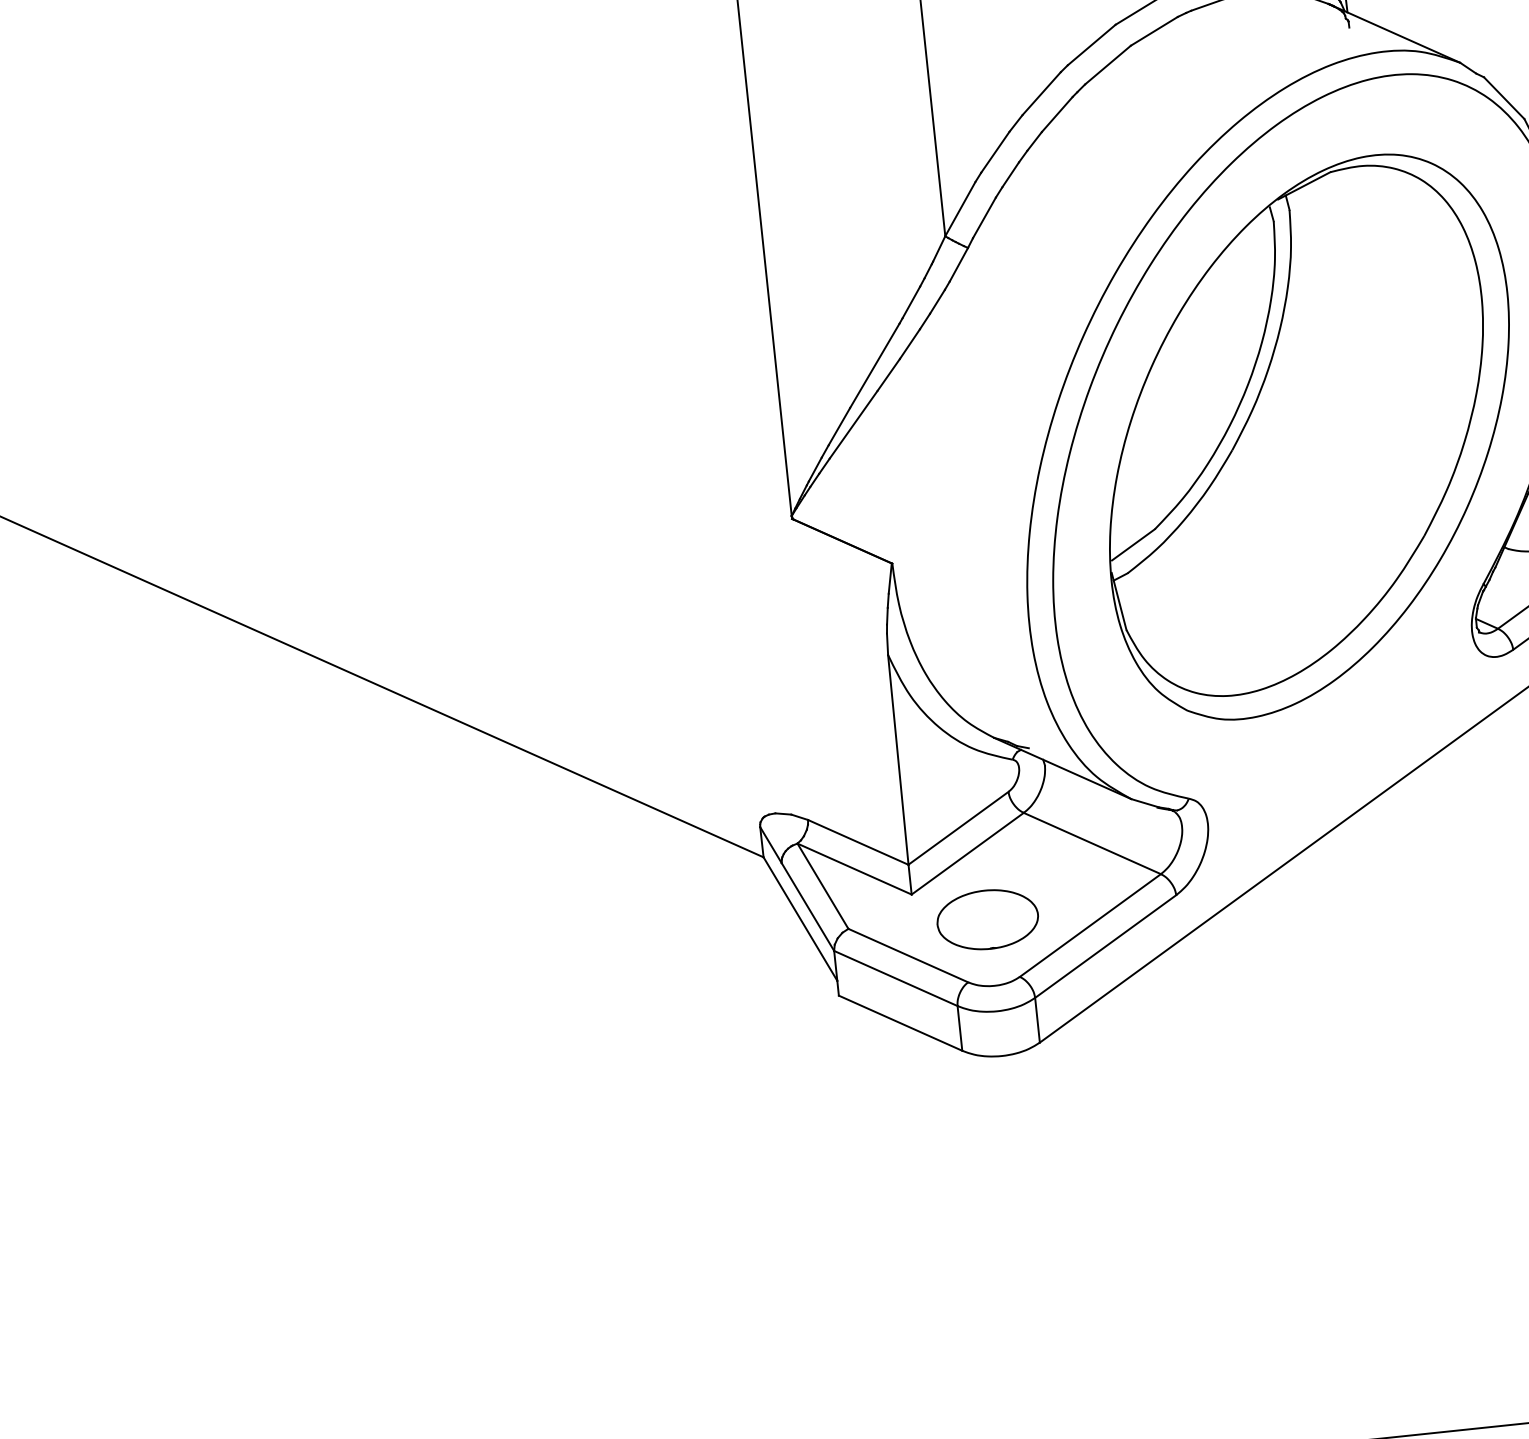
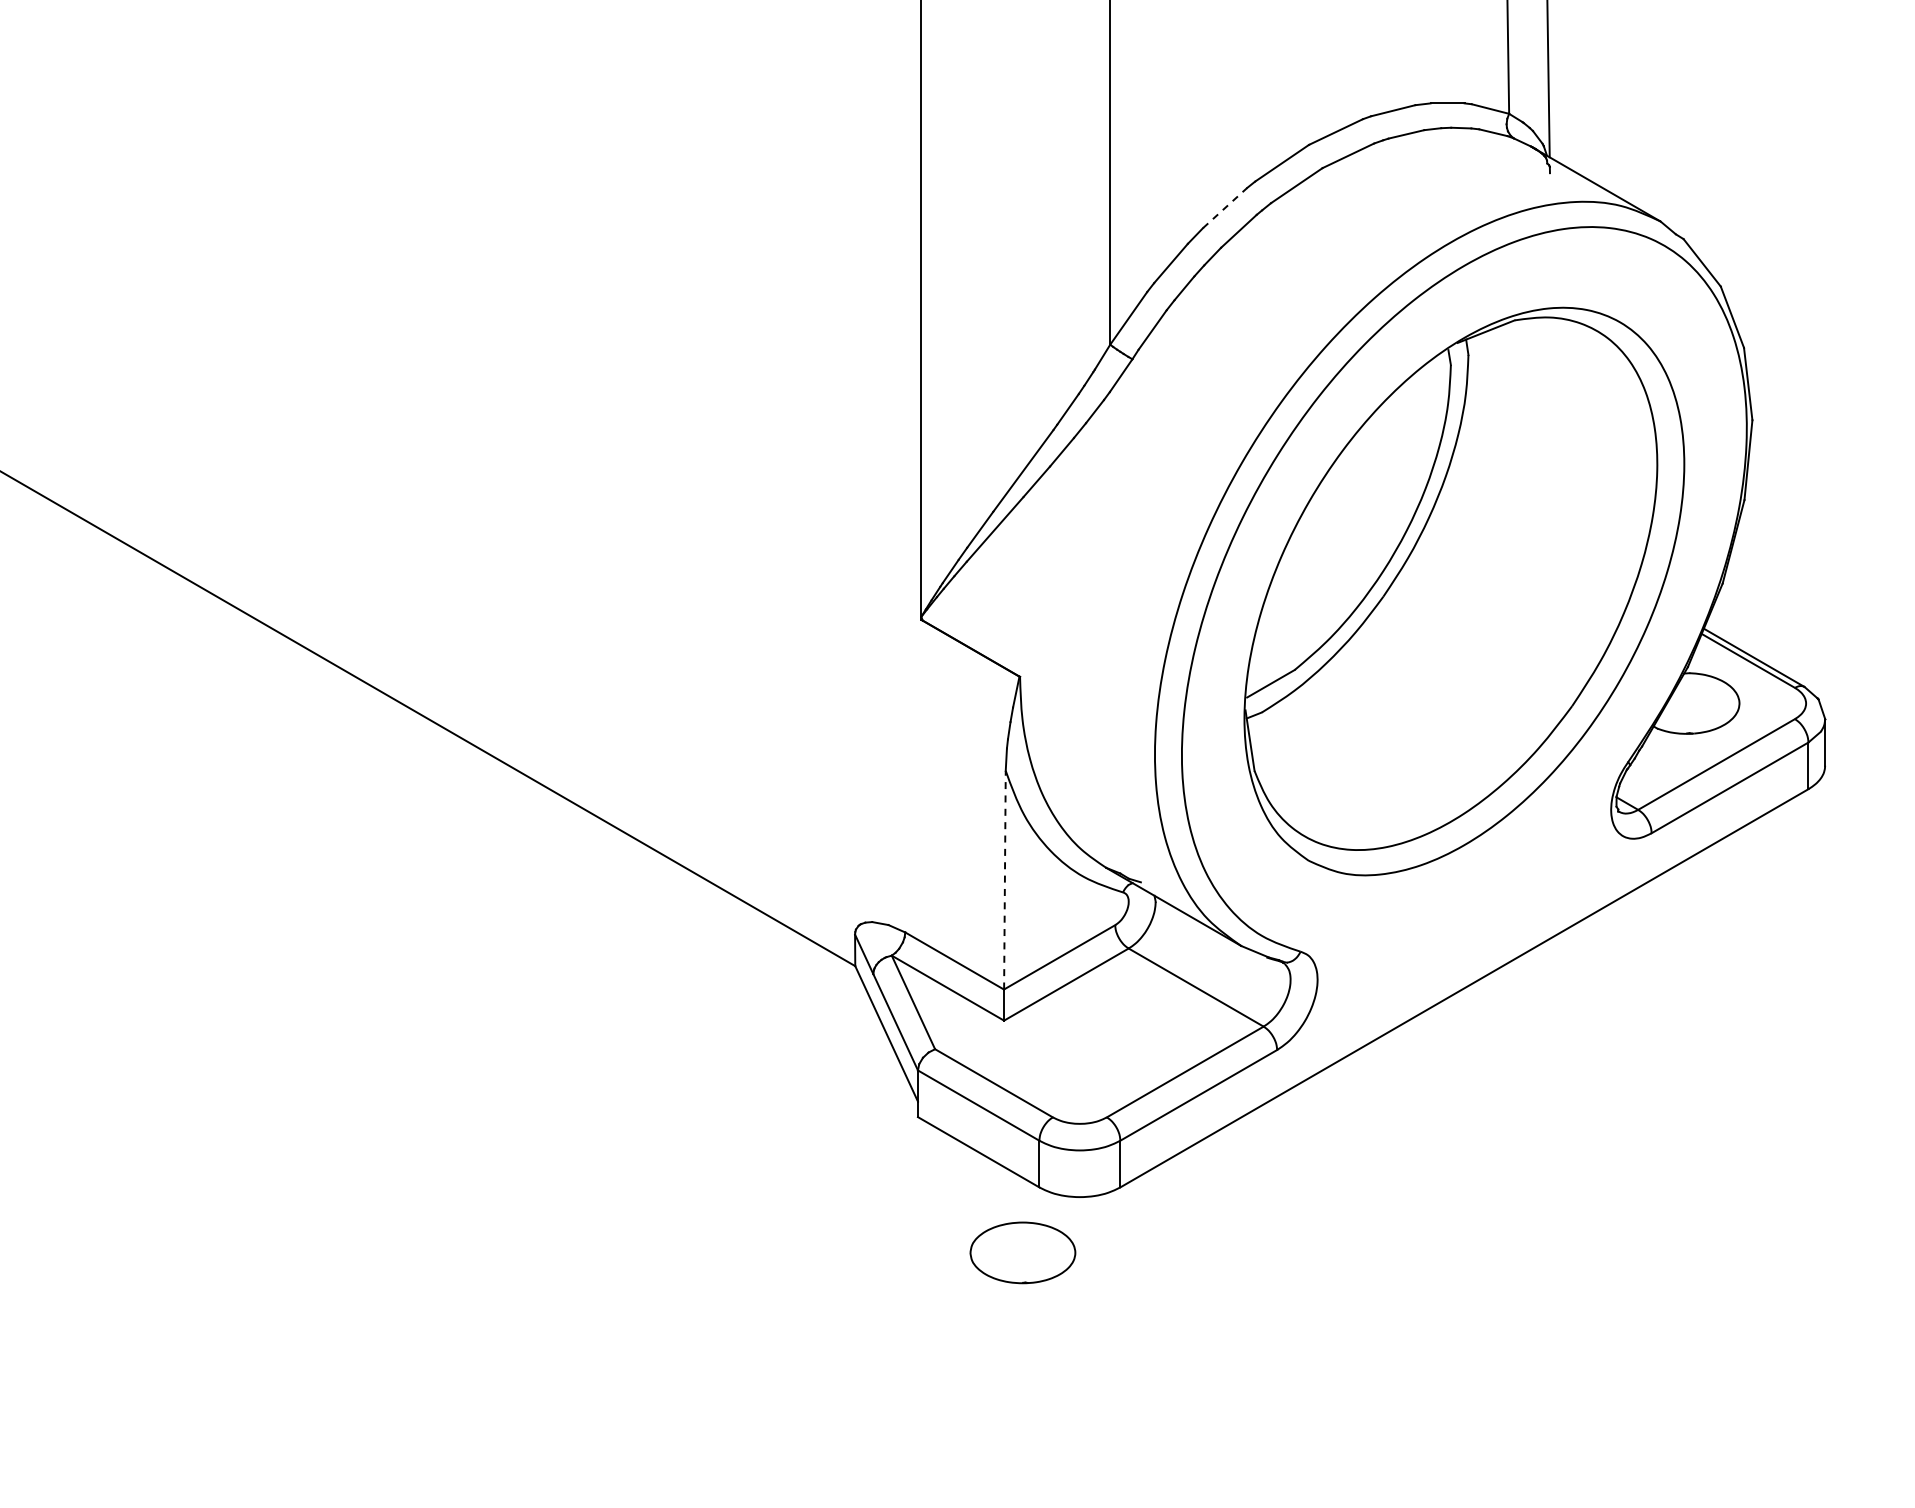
line: (1042, 94) -> (1225, 208), solid -> dashed
line: (897, 759) -> (1004, 879), solid -> dashed
part: (987, 919) -> (1022, 1252), moved

